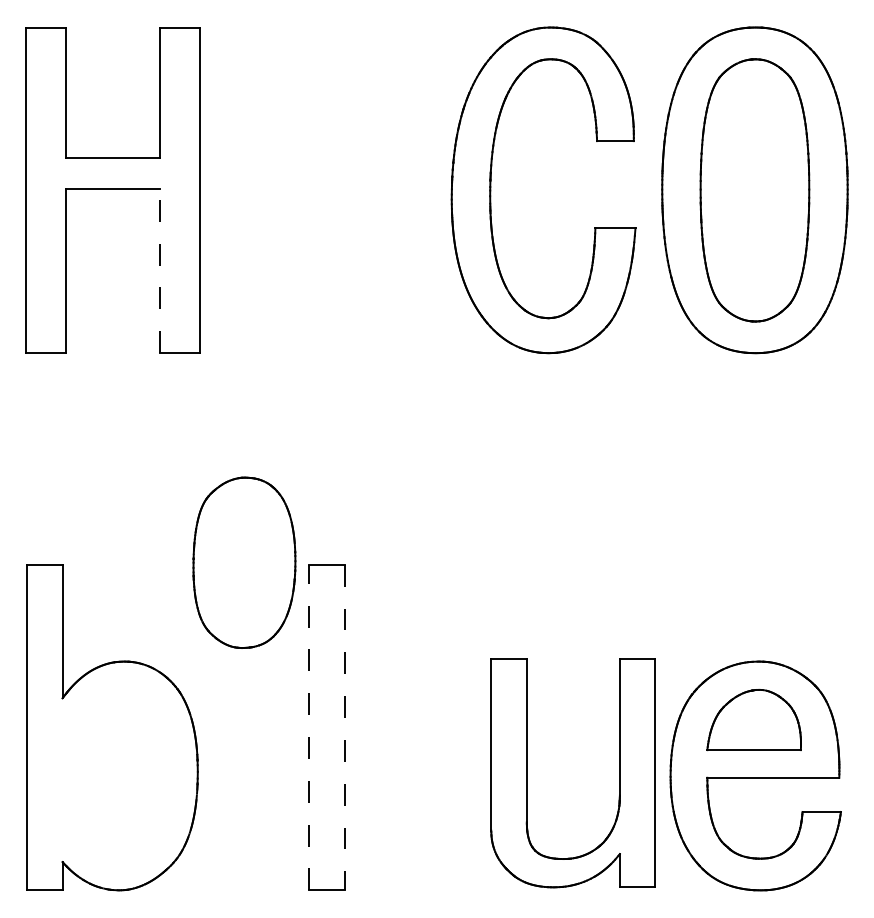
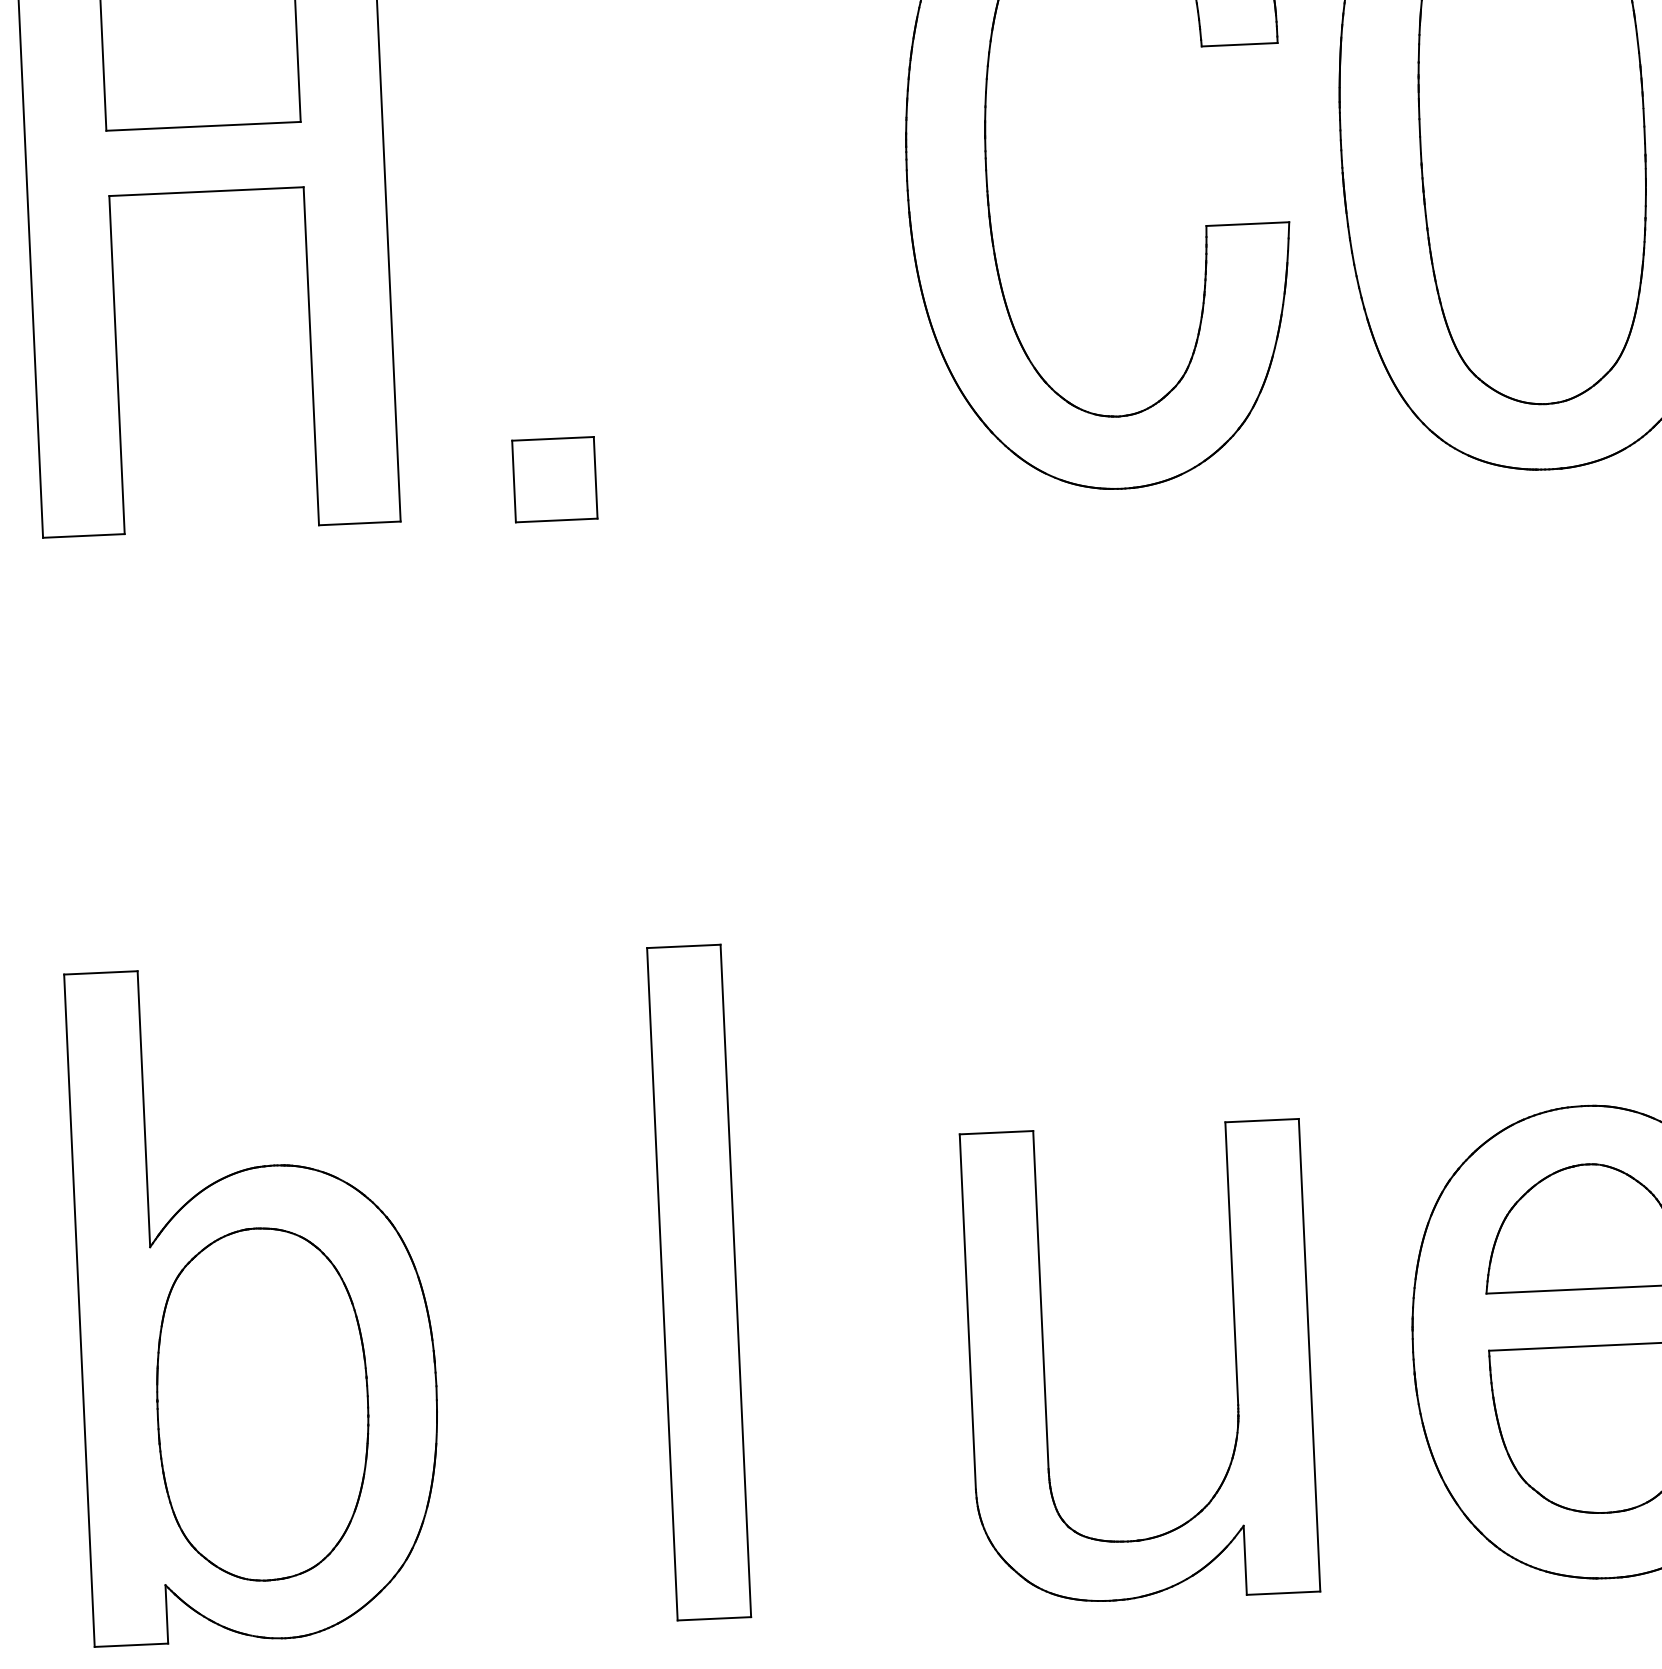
line: (159, 271) -> (310, 356), dashed -> solid
part: (274, 336) -> (553, 480), added
part: (244, 562) -> (262, 1403), moved
line: (309, 727) -> (662, 1284), dashed -> solid
line: (344, 727) -> (735, 1280), dashed -> solid
part: (527, 773) -> (1045, 1368), moved

